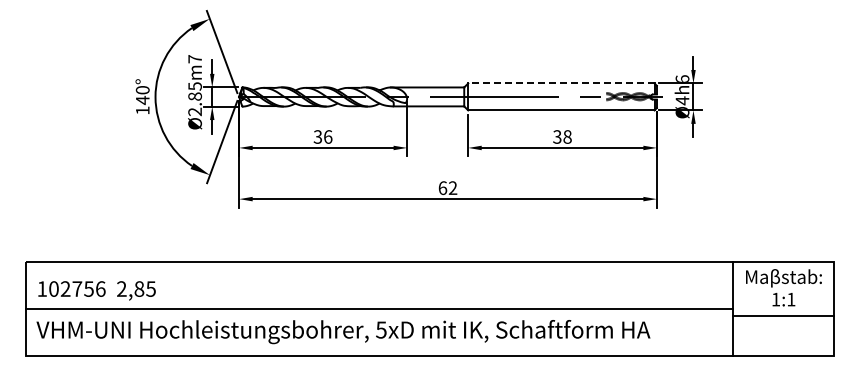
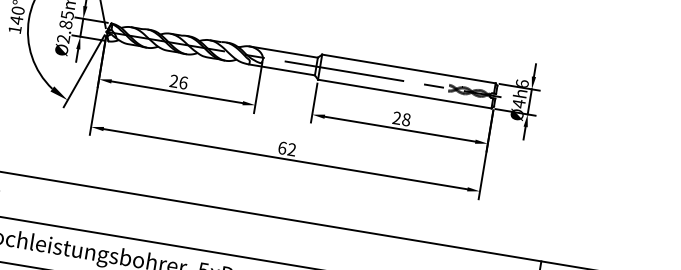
line: (560, 83) -> (408, 68), dashed -> solid
text: (557, 136) -> (397, 117), 38 -> 28
text: (317, 137) -> (173, 81), 36 -> 26

